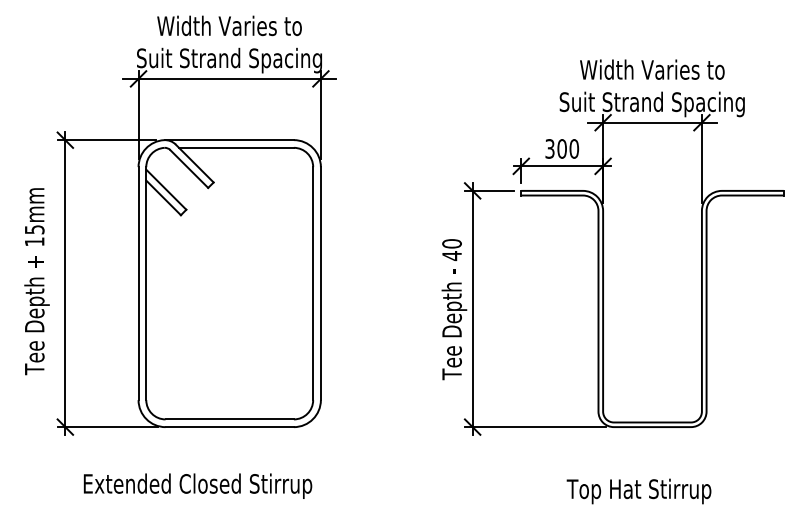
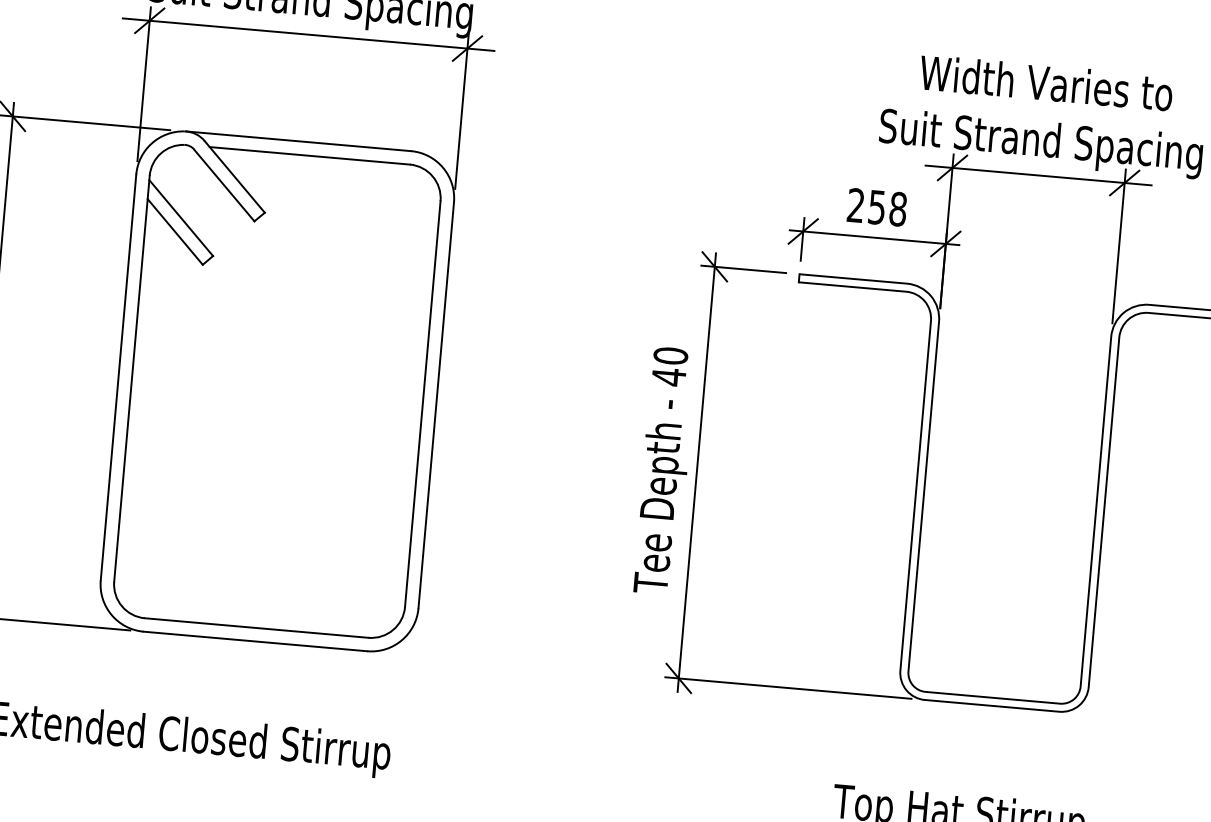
text: (562, 148) -> (877, 206), 300 -> 258

